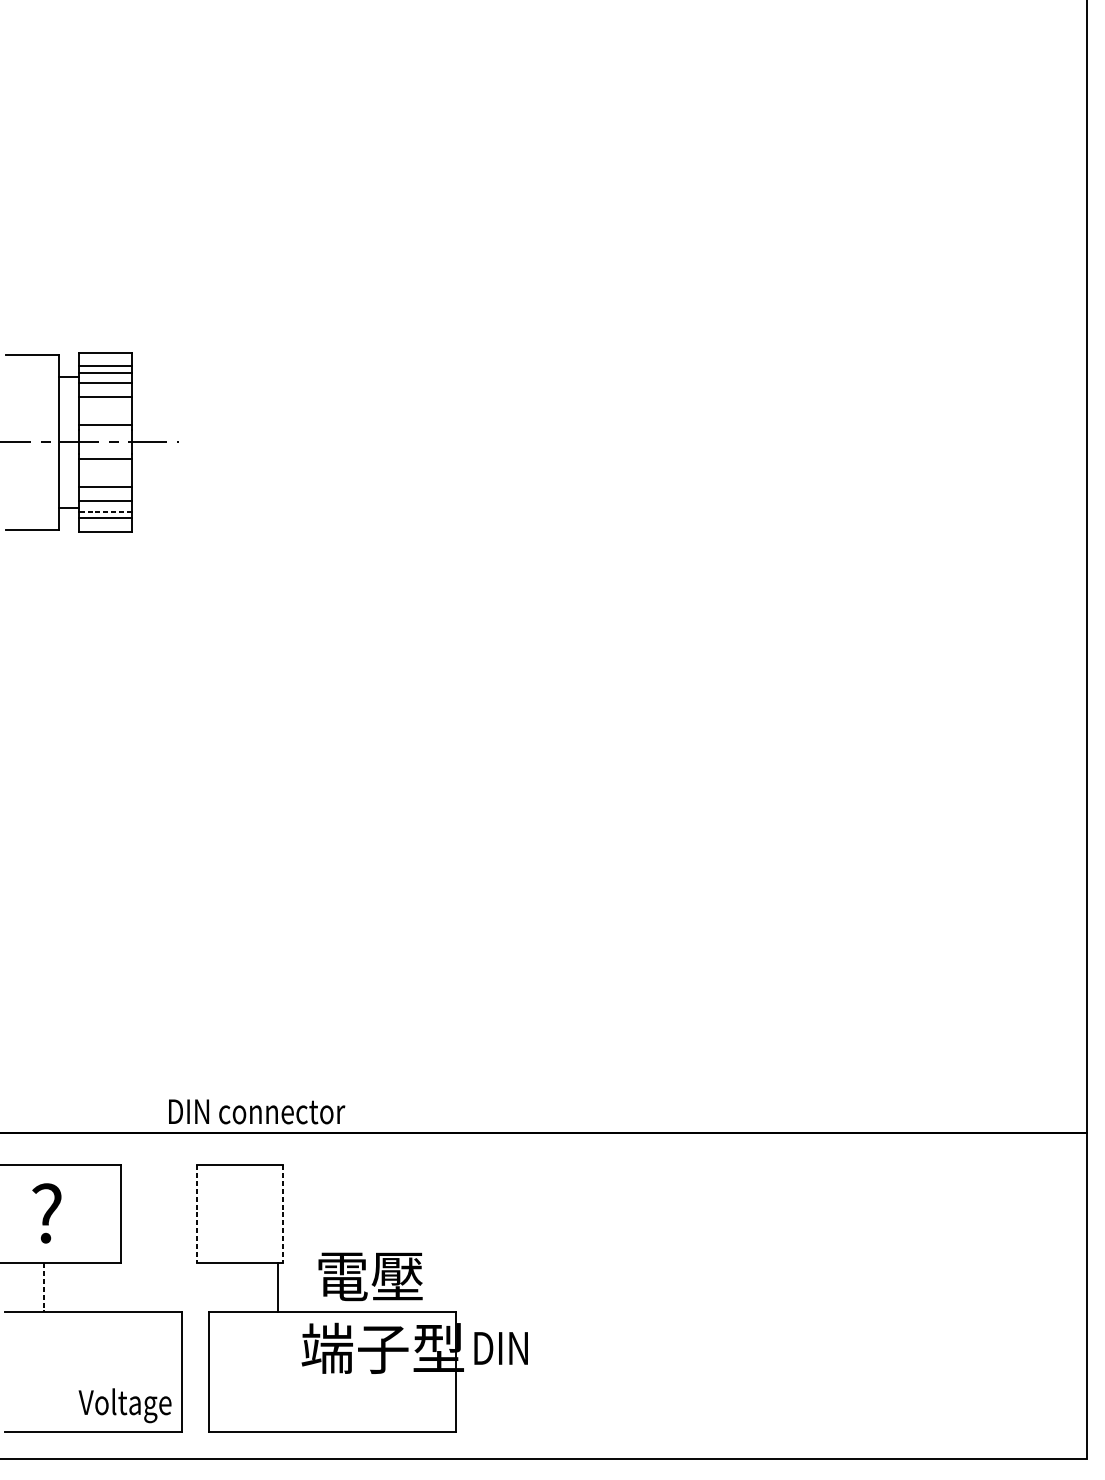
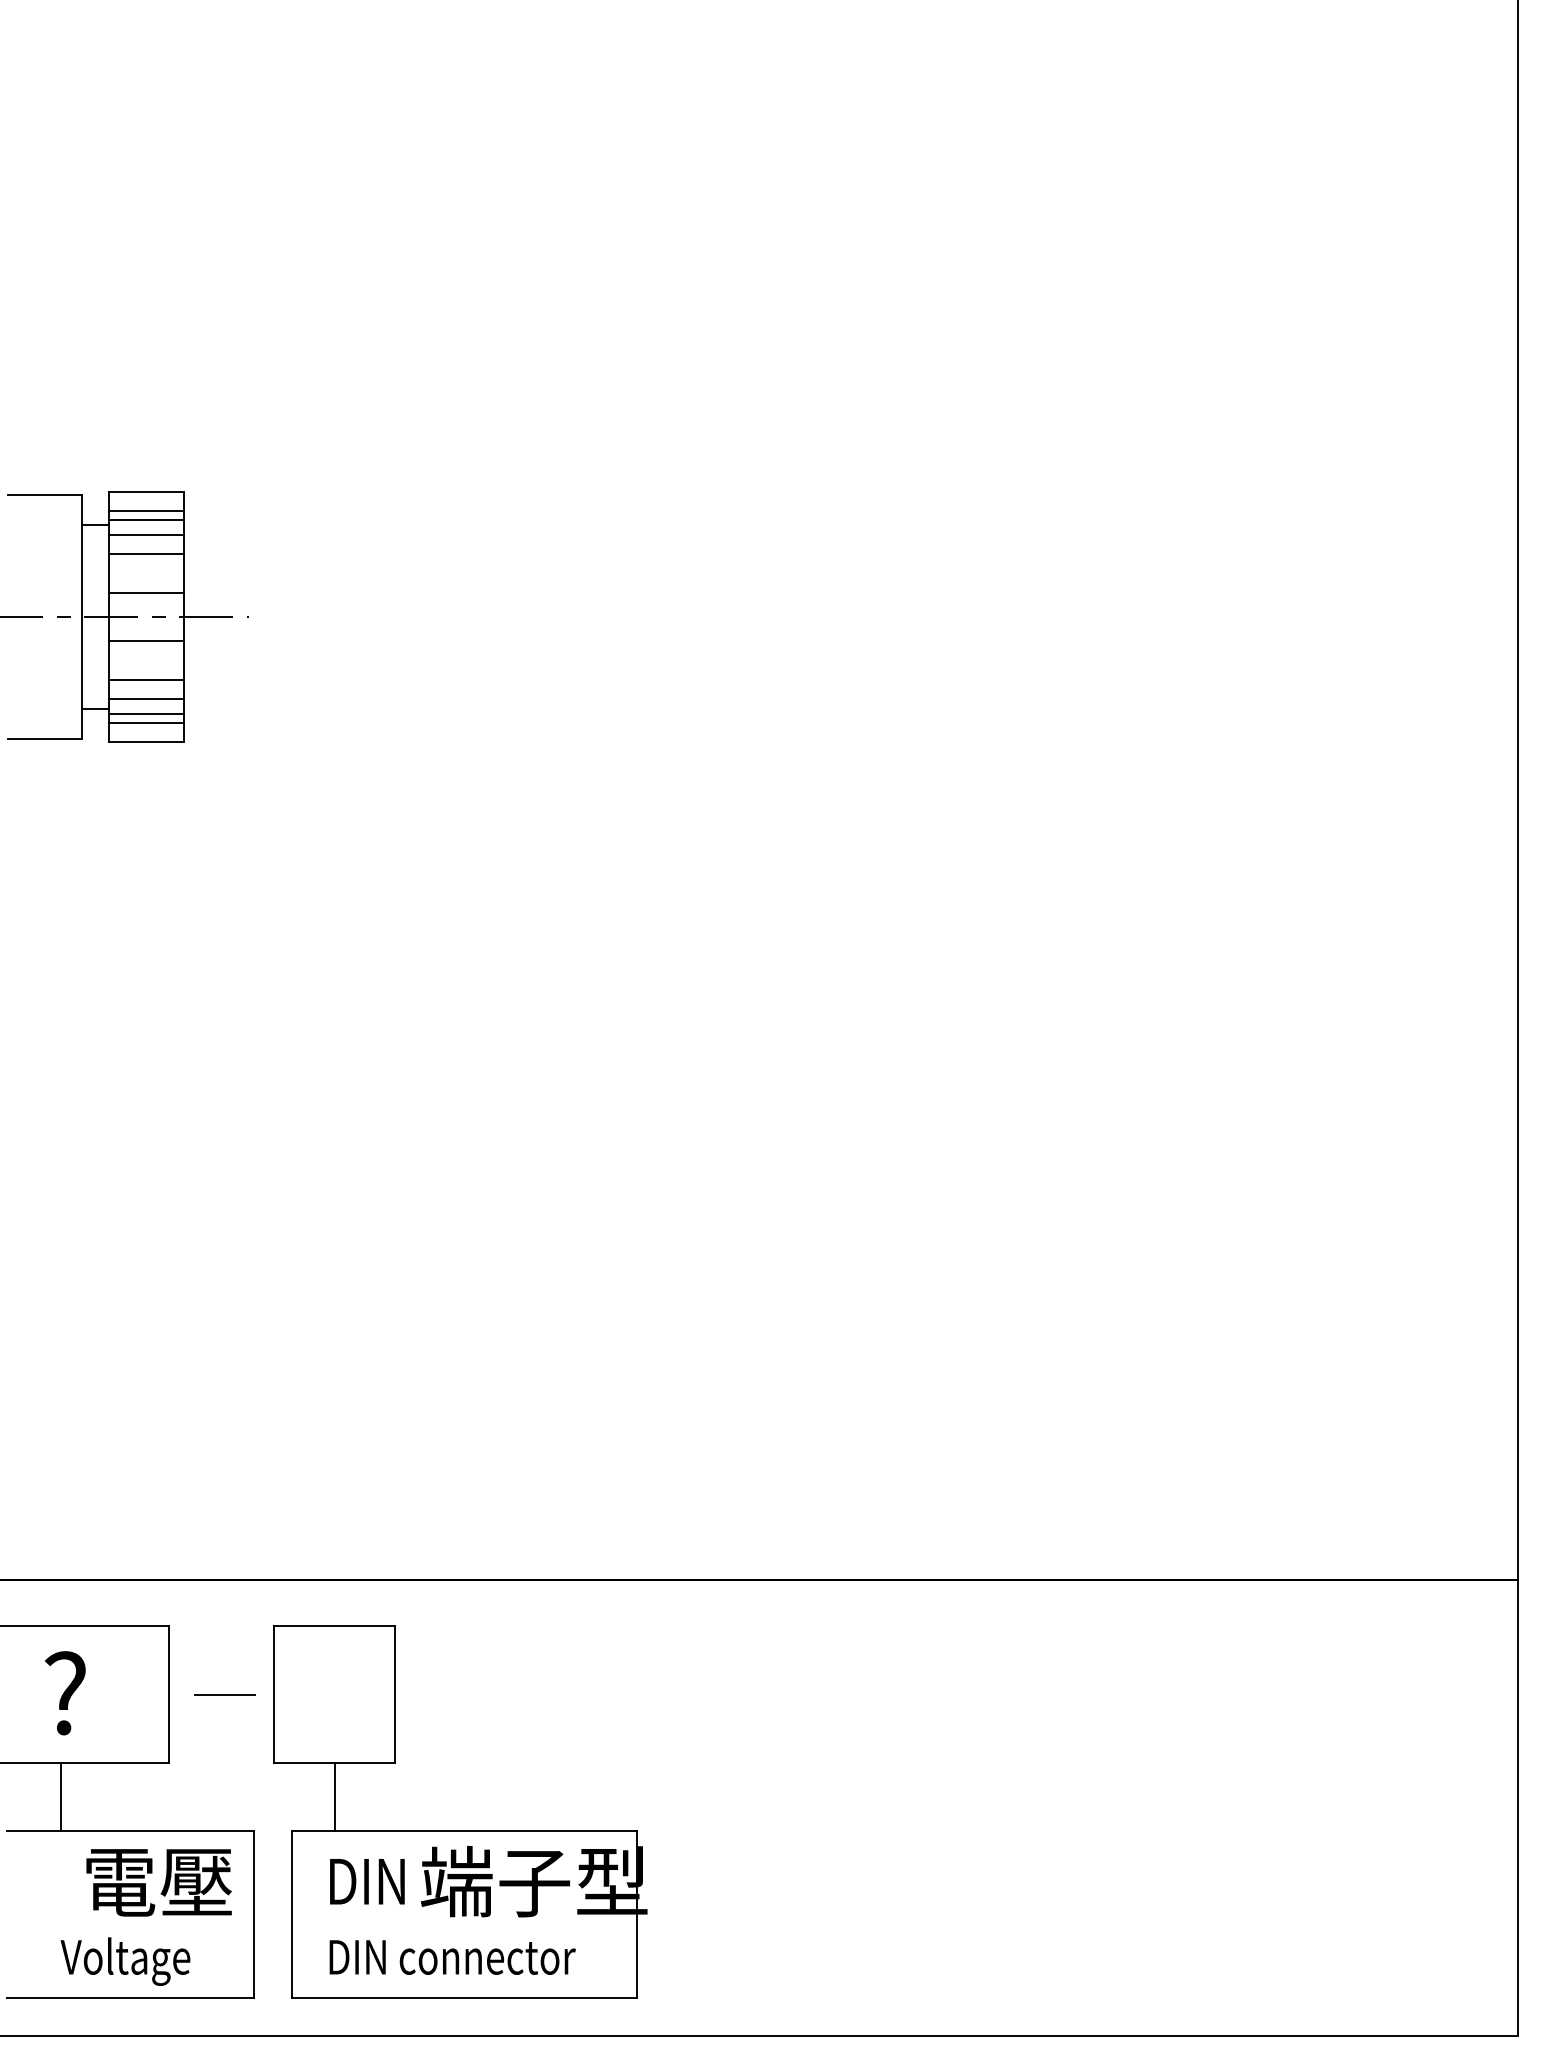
line: (105, 511) -> (146, 713), dashed -> solid
text: (256, 1111) -> (452, 1957), moved
line: (160, 1214) -> (224, 1694), added
line: (196, 1214) -> (274, 1694), dashed -> solid
line: (282, 1214) -> (394, 1694), dashed -> solid
text: (370, 1276) -> (158, 1882), moved
line: (277, 1287) -> (334, 1796), moved
line: (44, 1288) -> (61, 1797), dashed -> solid
text: (501, 1348) -> (367, 1881), moved
text: (125, 1405) -> (125, 1961), moved

